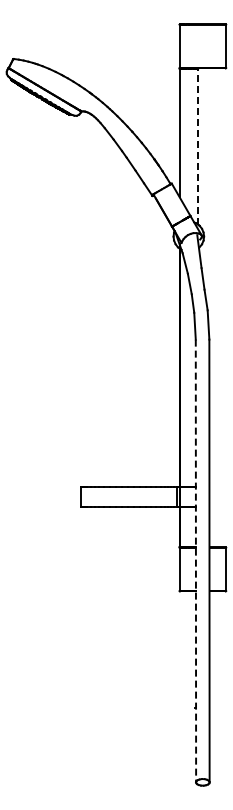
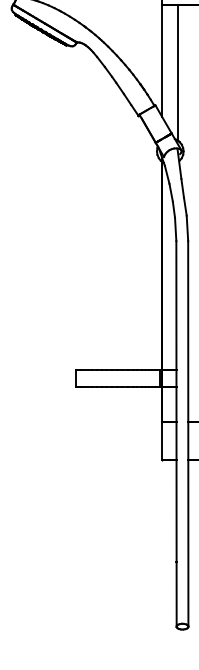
line: (198, 146) -> (178, 73), dashed -> solid
line: (195, 561) -> (176, 434), dashed -> solid

